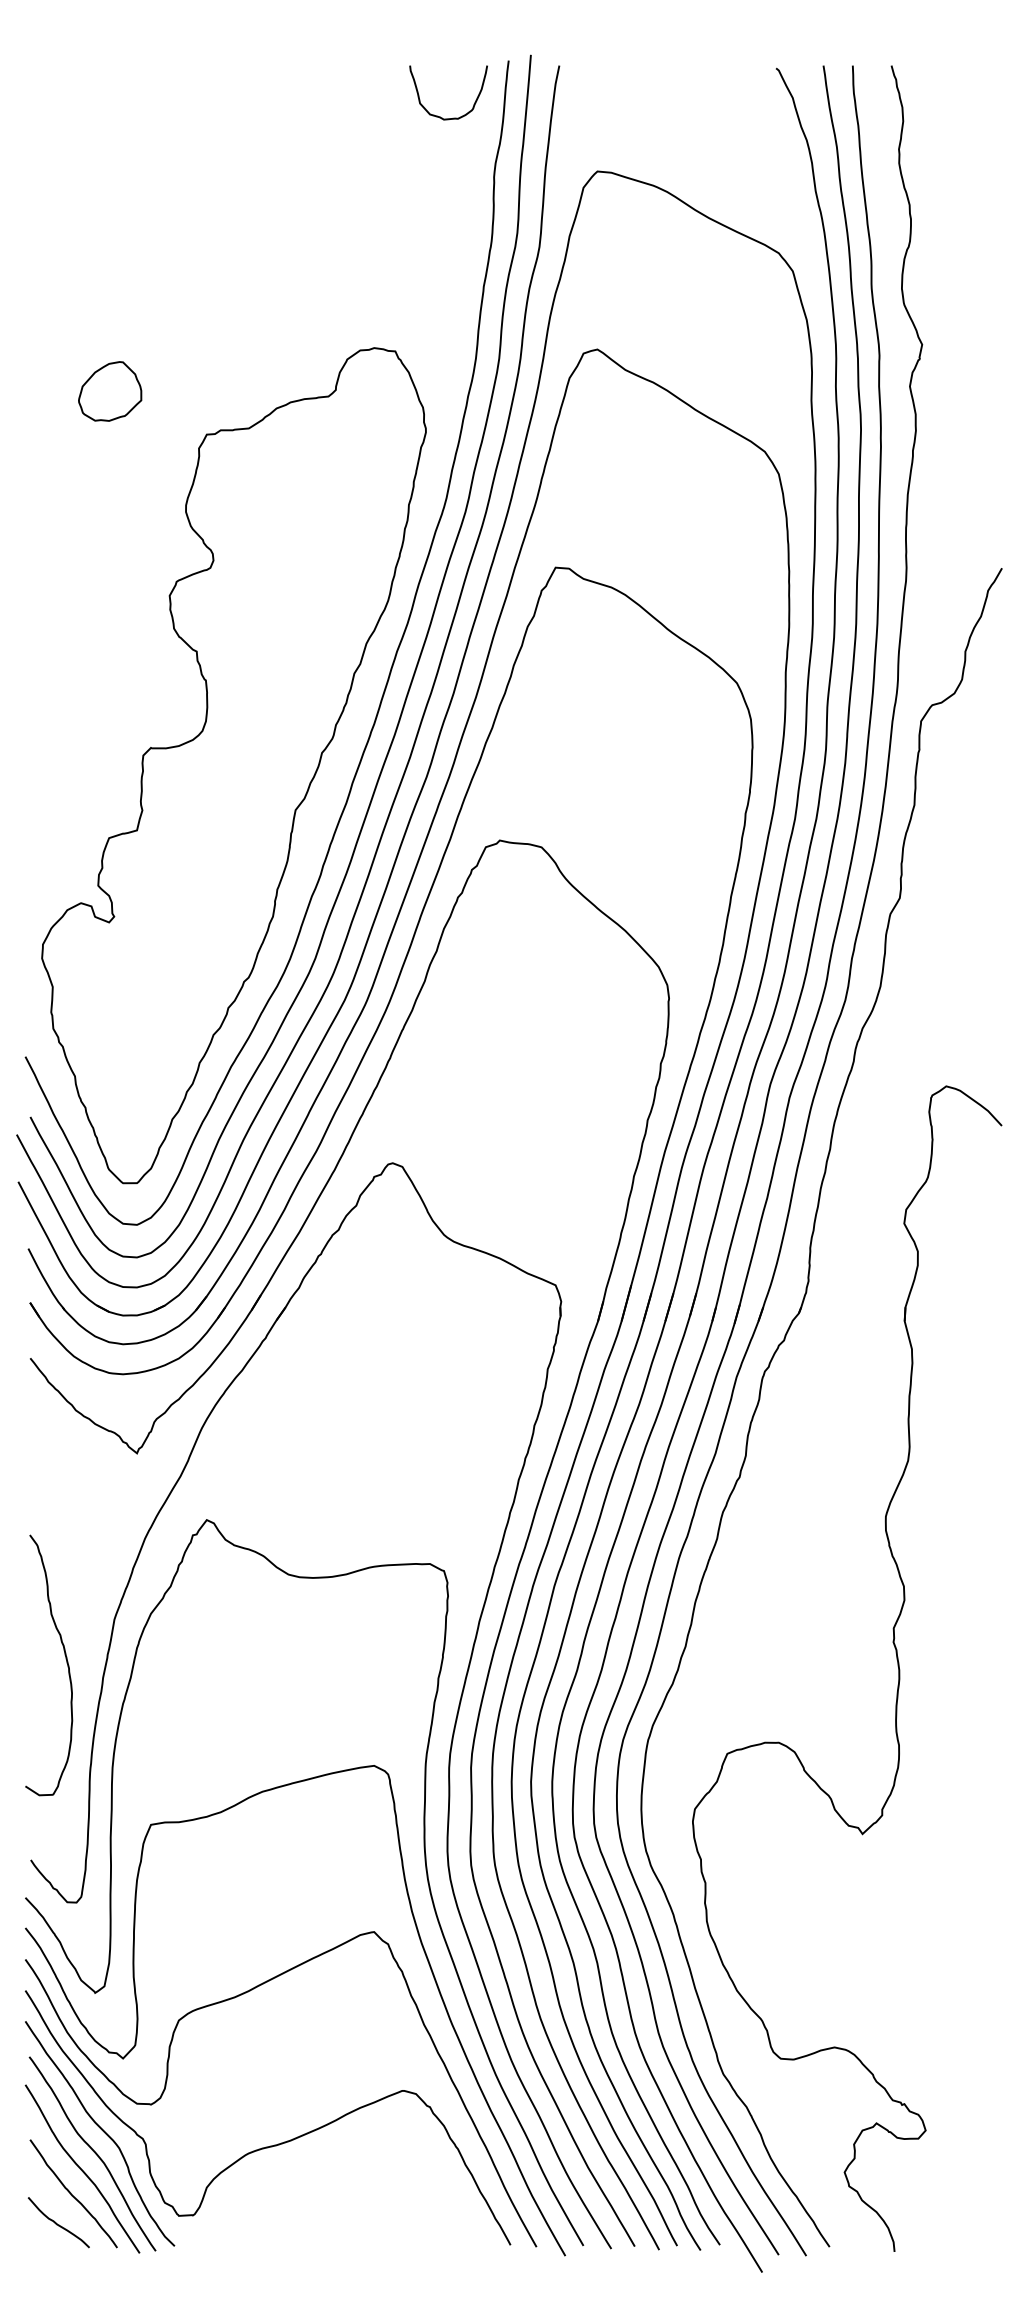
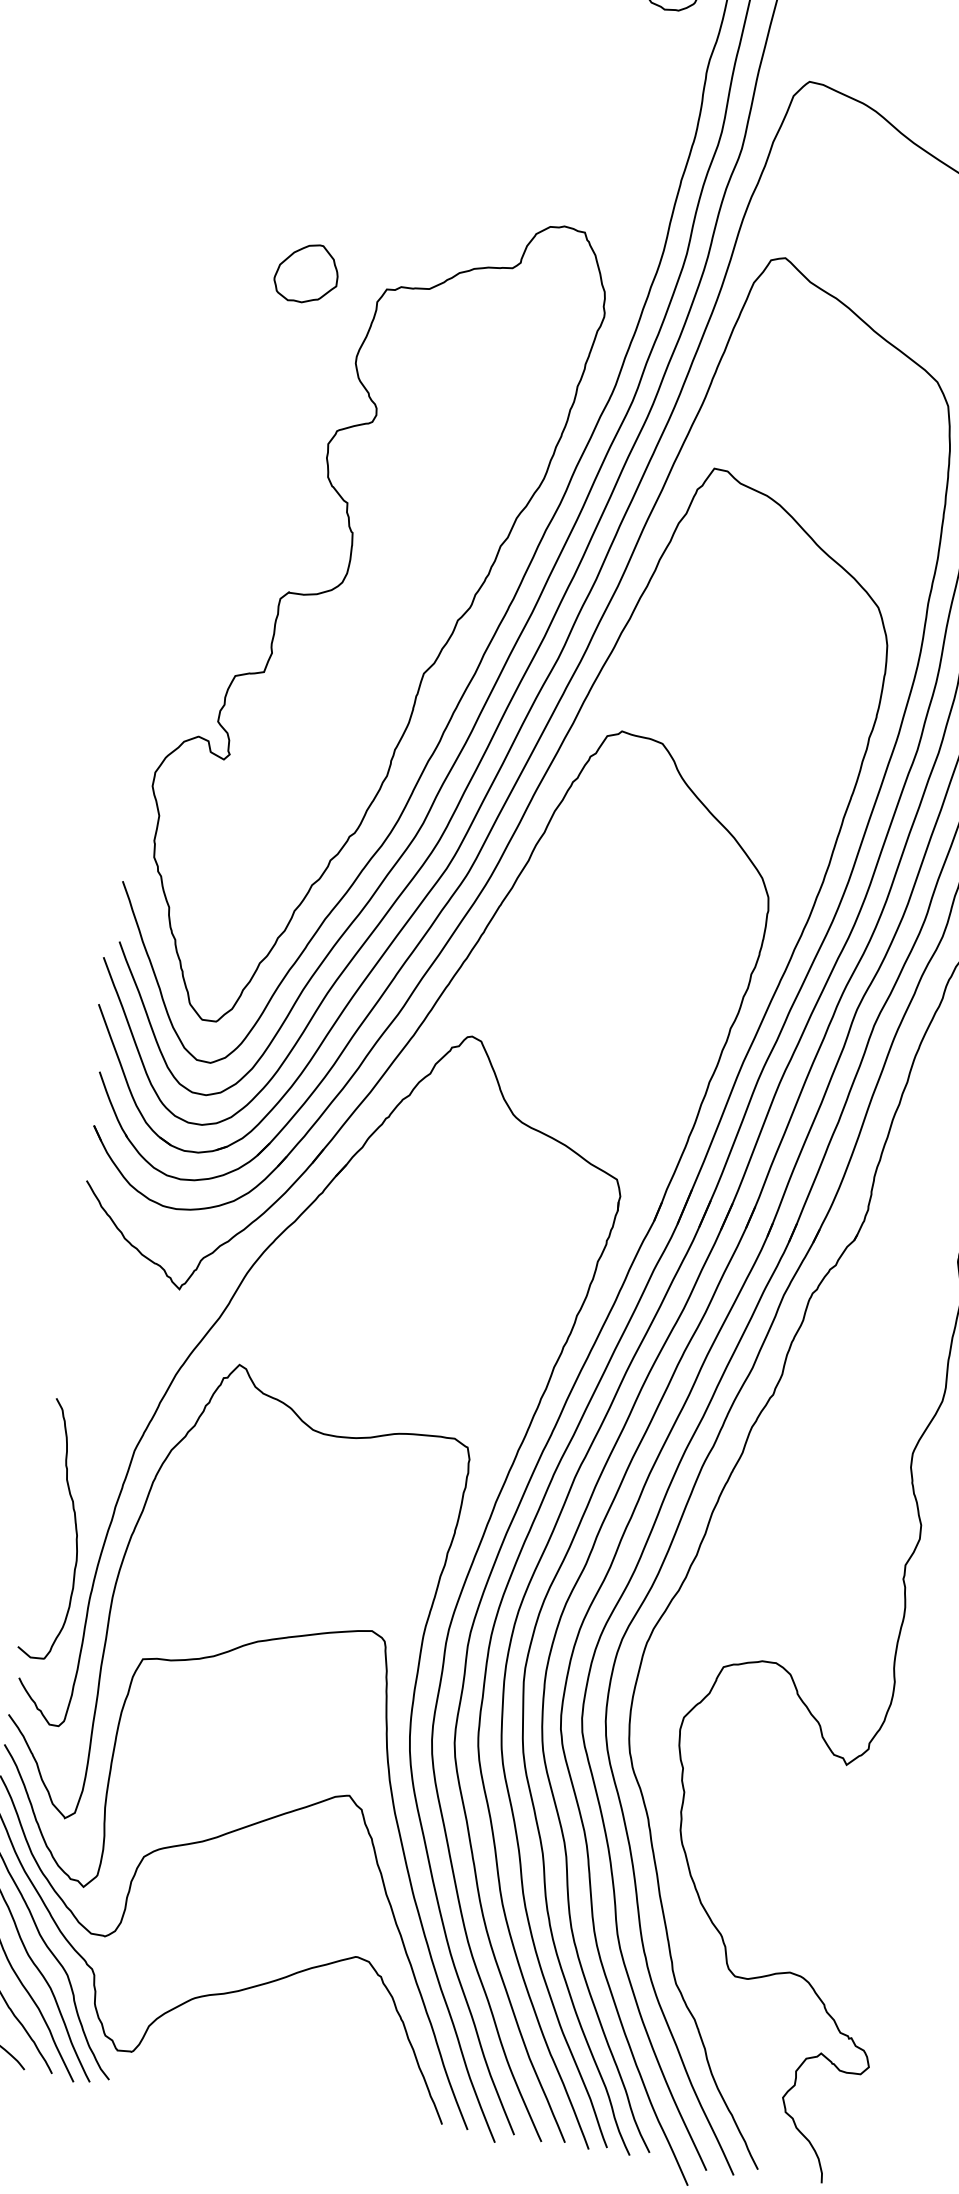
part: (110, 391) -> (307, 273), moved
curve: (65, 1659) -> (74, 1526), moved

